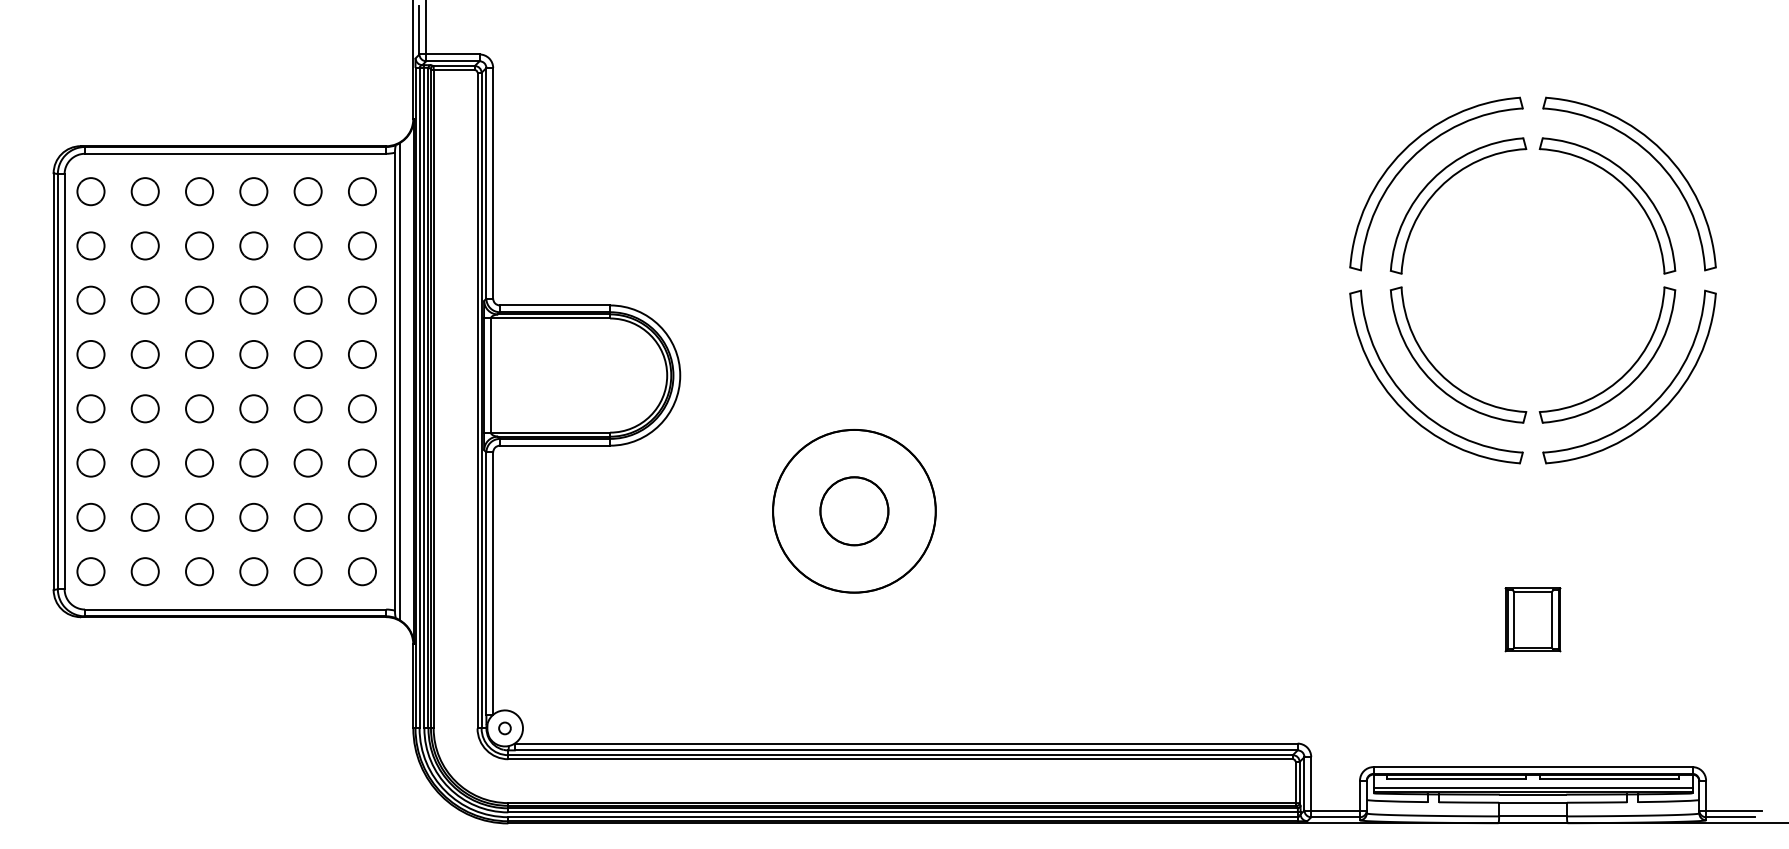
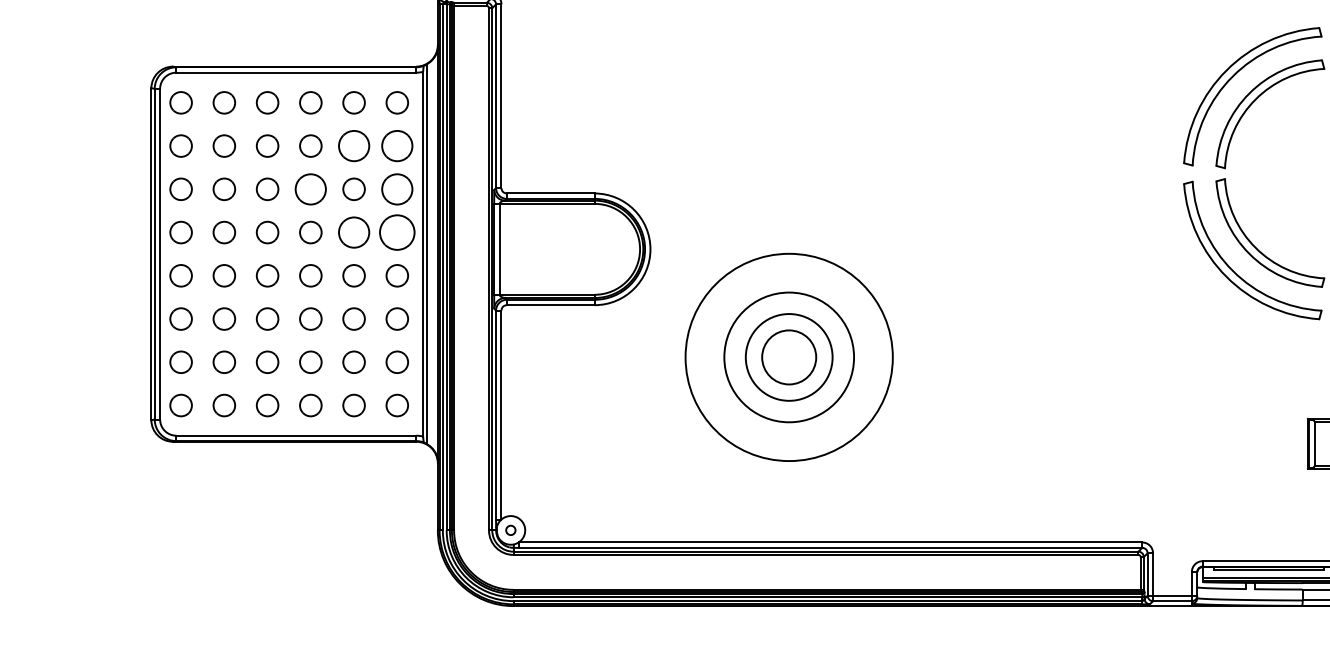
part: (307, 245) -> (353, 145), size x1.4
part: (362, 245) -> (397, 145), size x1.4
part: (253, 299) -> (310, 188), size x1.4
part: (362, 299) -> (397, 188), size x1.4
part: (307, 354) -> (353, 232), size x1.4
part: (362, 354) -> (397, 232), size x1.6
circle: (854, 510) -> (789, 356), size x1.6
circle: (854, 511) -> (789, 357), size x1.6

